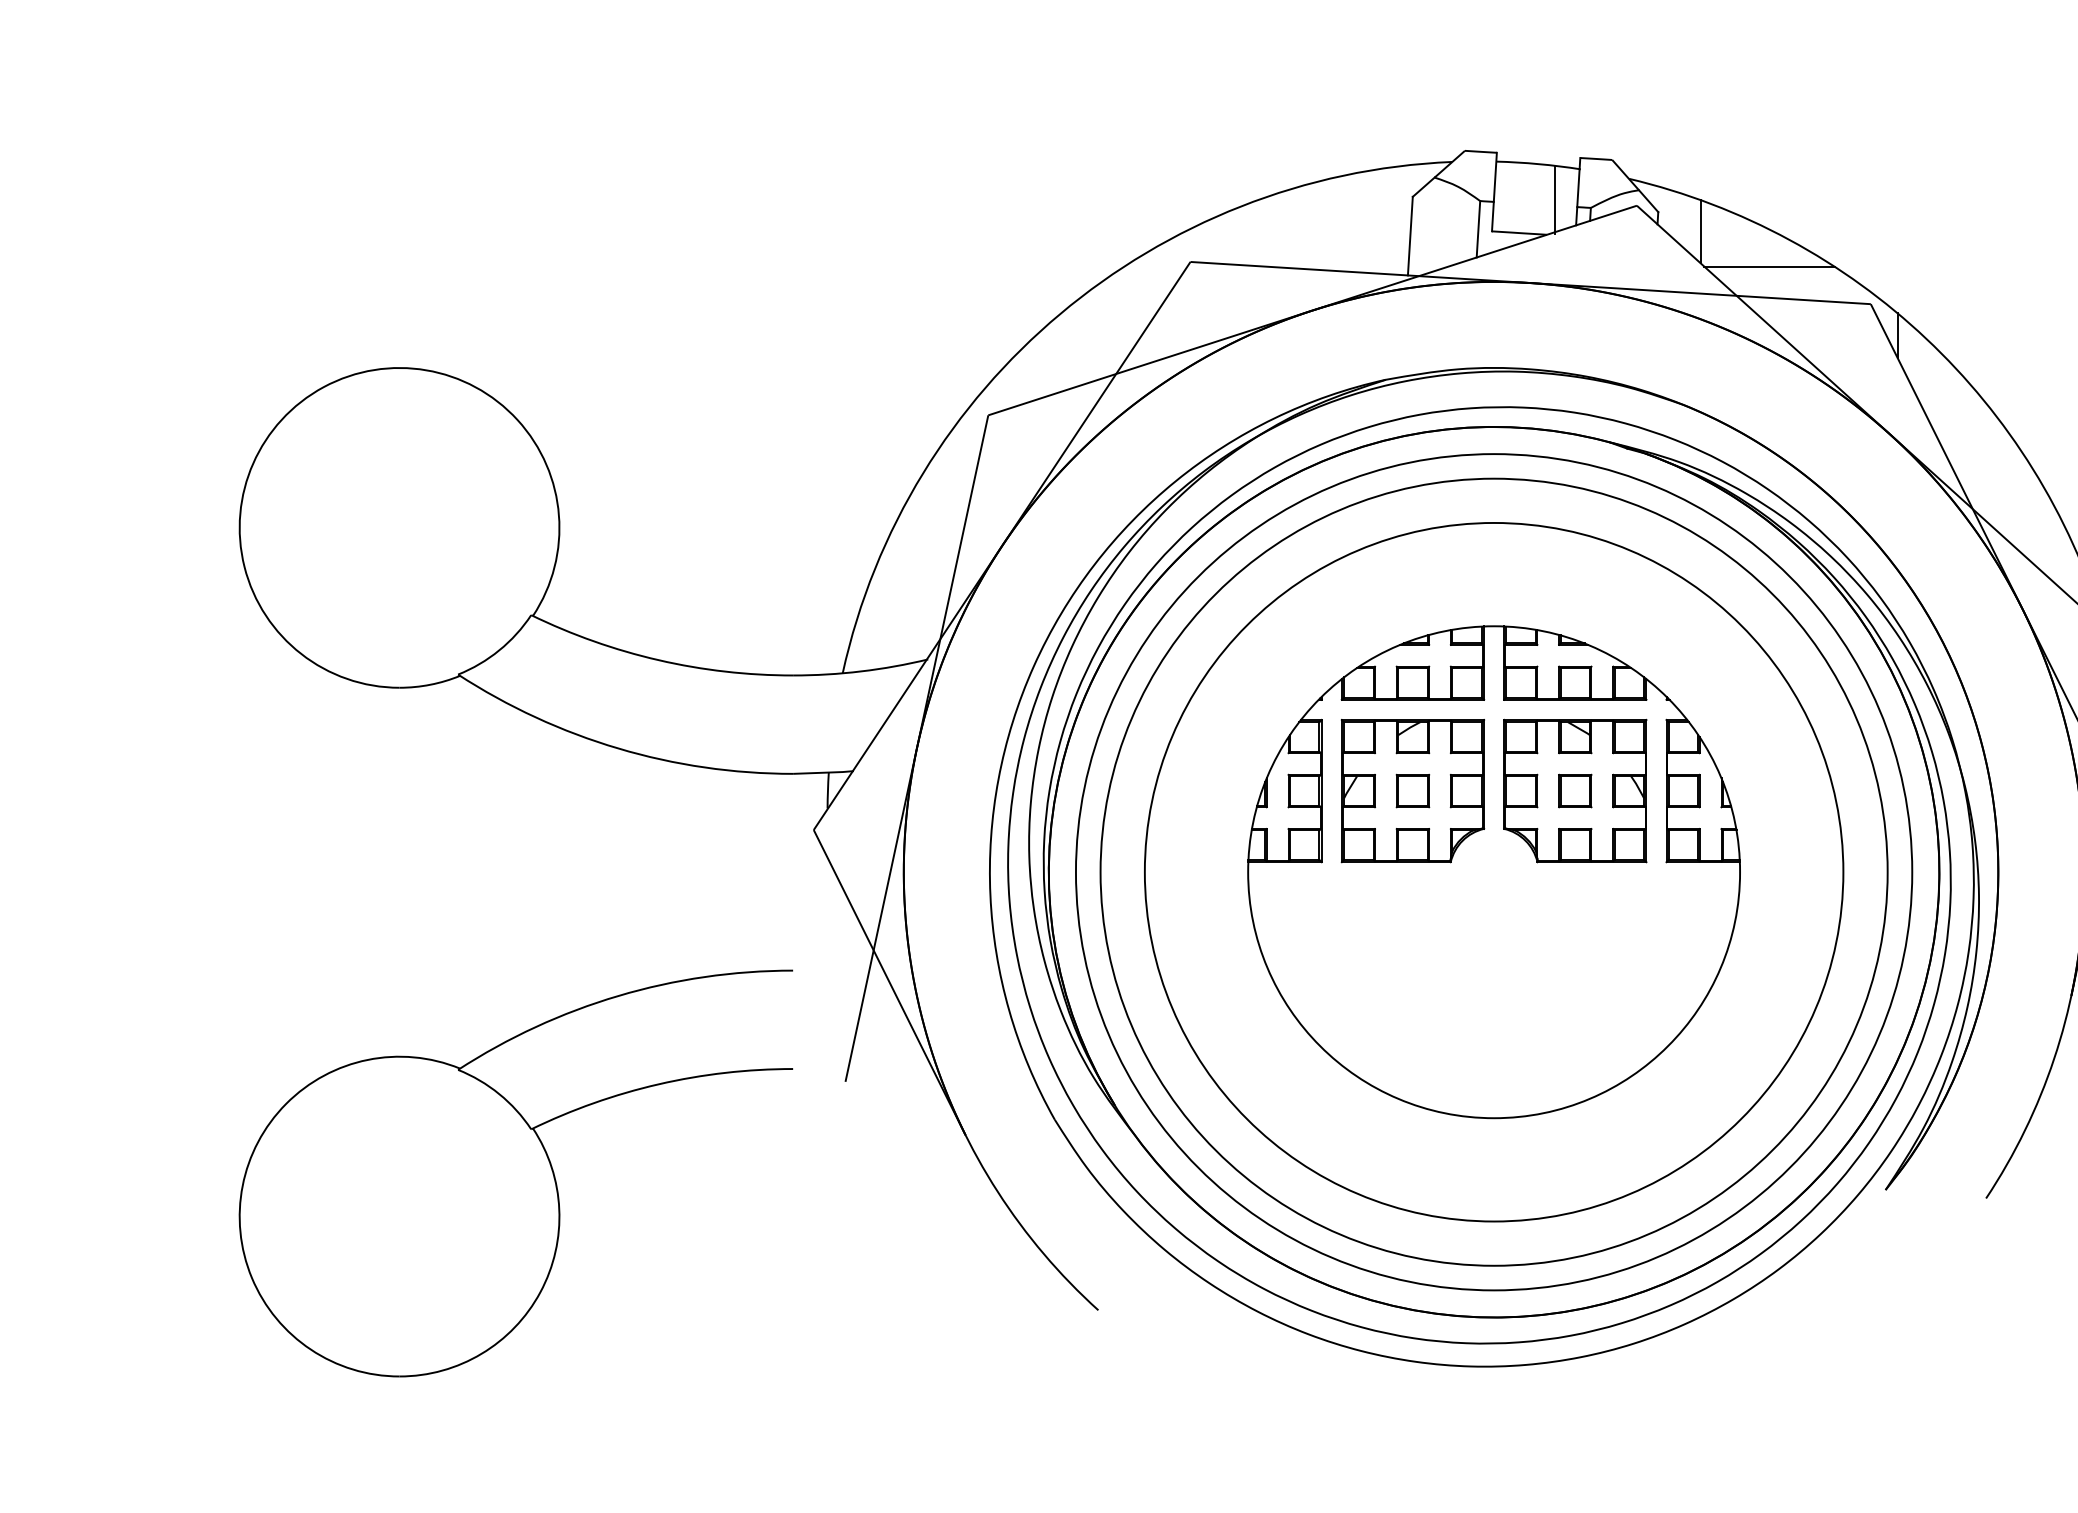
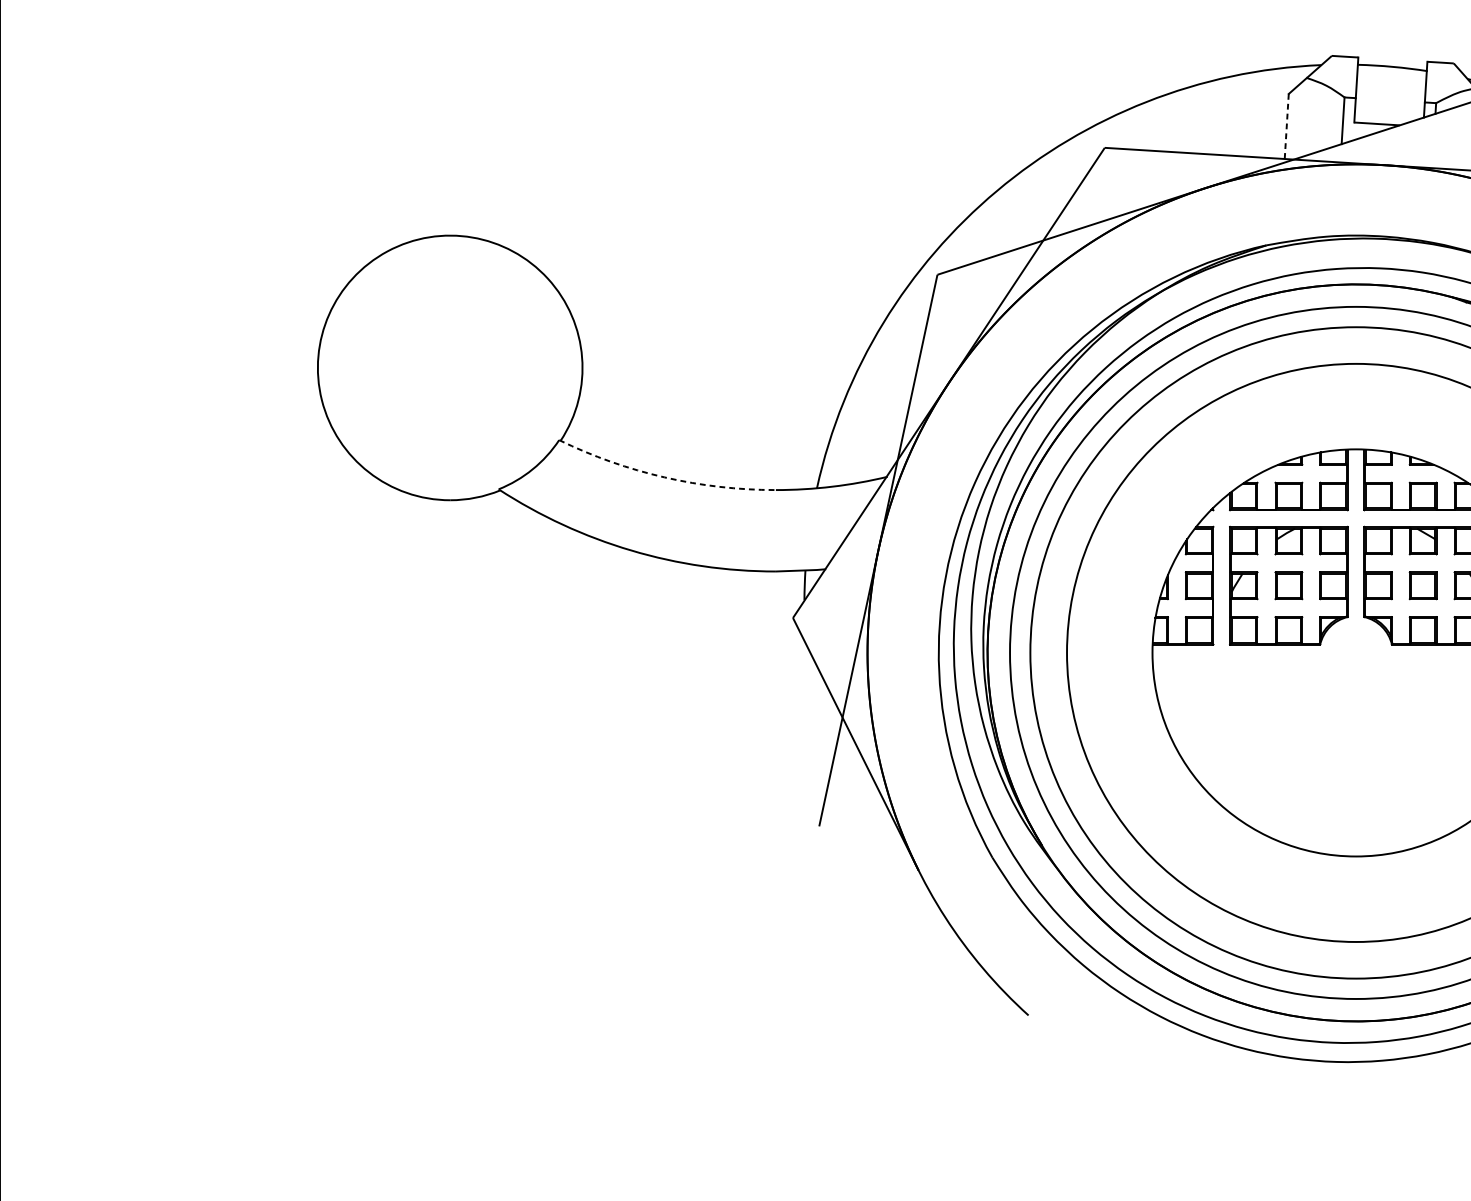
line: (1555, 199) -> (1406, 96), removed
line: (1410, 236) -> (1286, 126), solid -> dashed
arc: (658, 660) -> (664, 477), solid -> dashed
part: (515, 1173) -> (546, 902), removed

